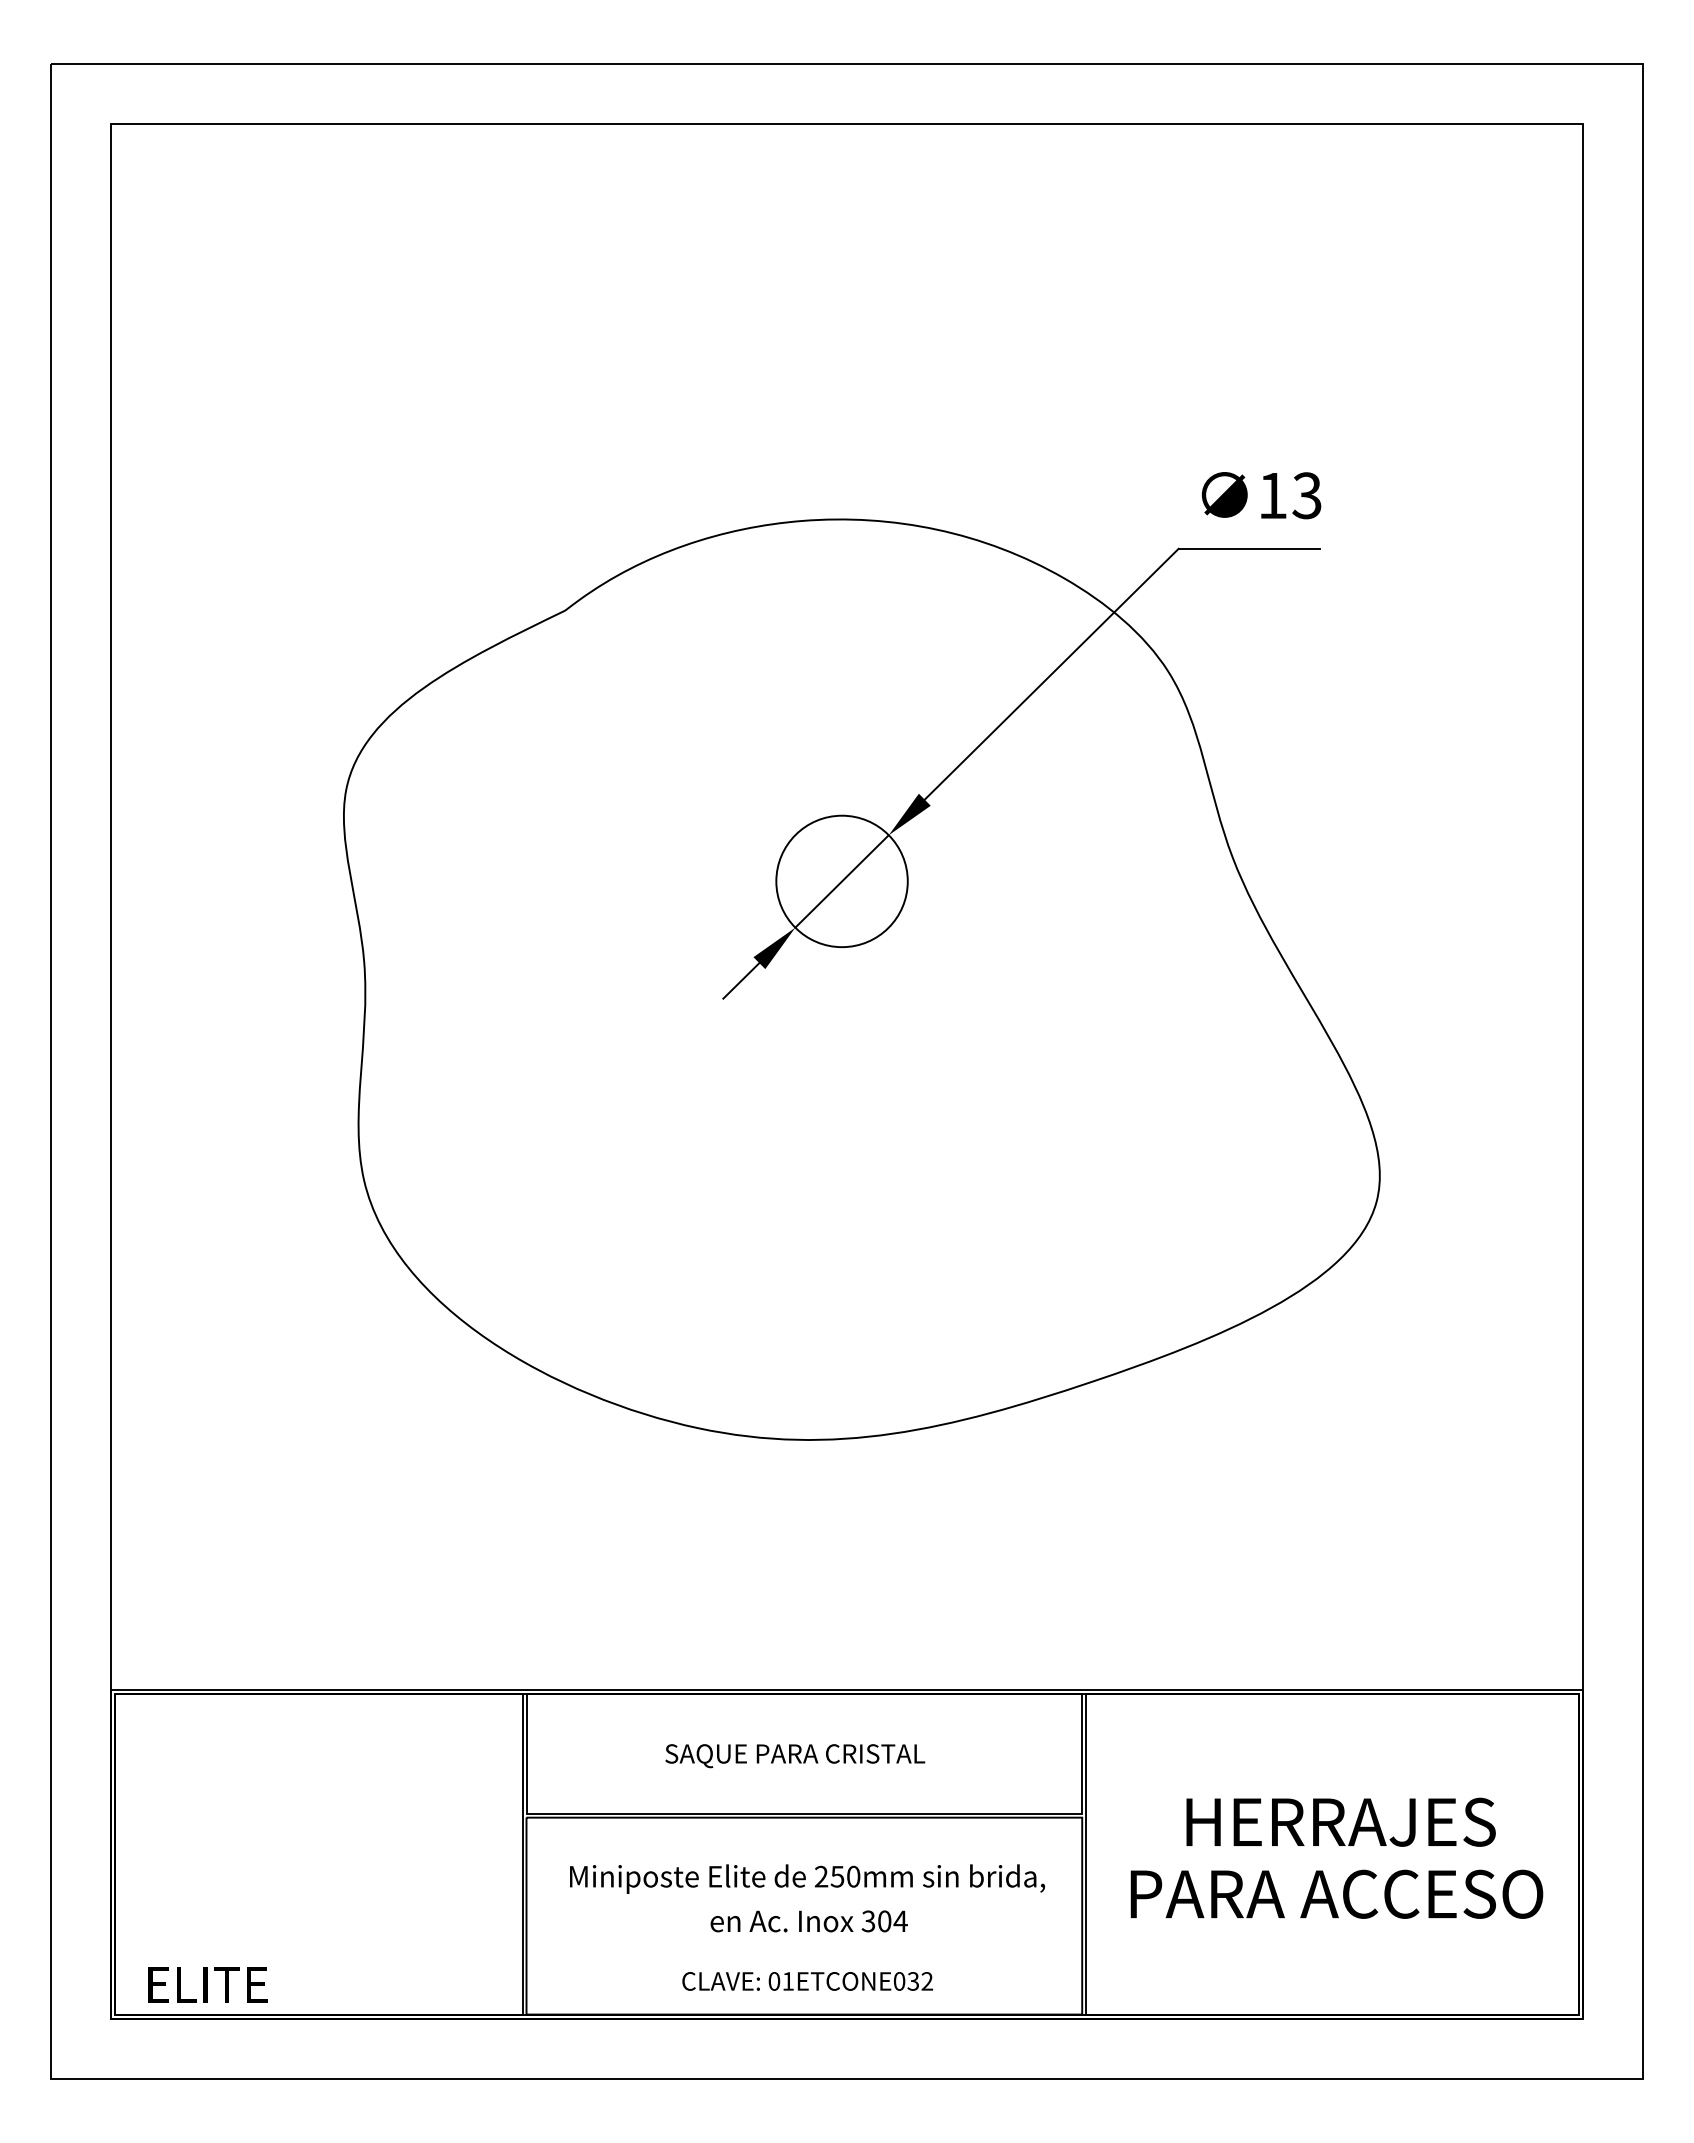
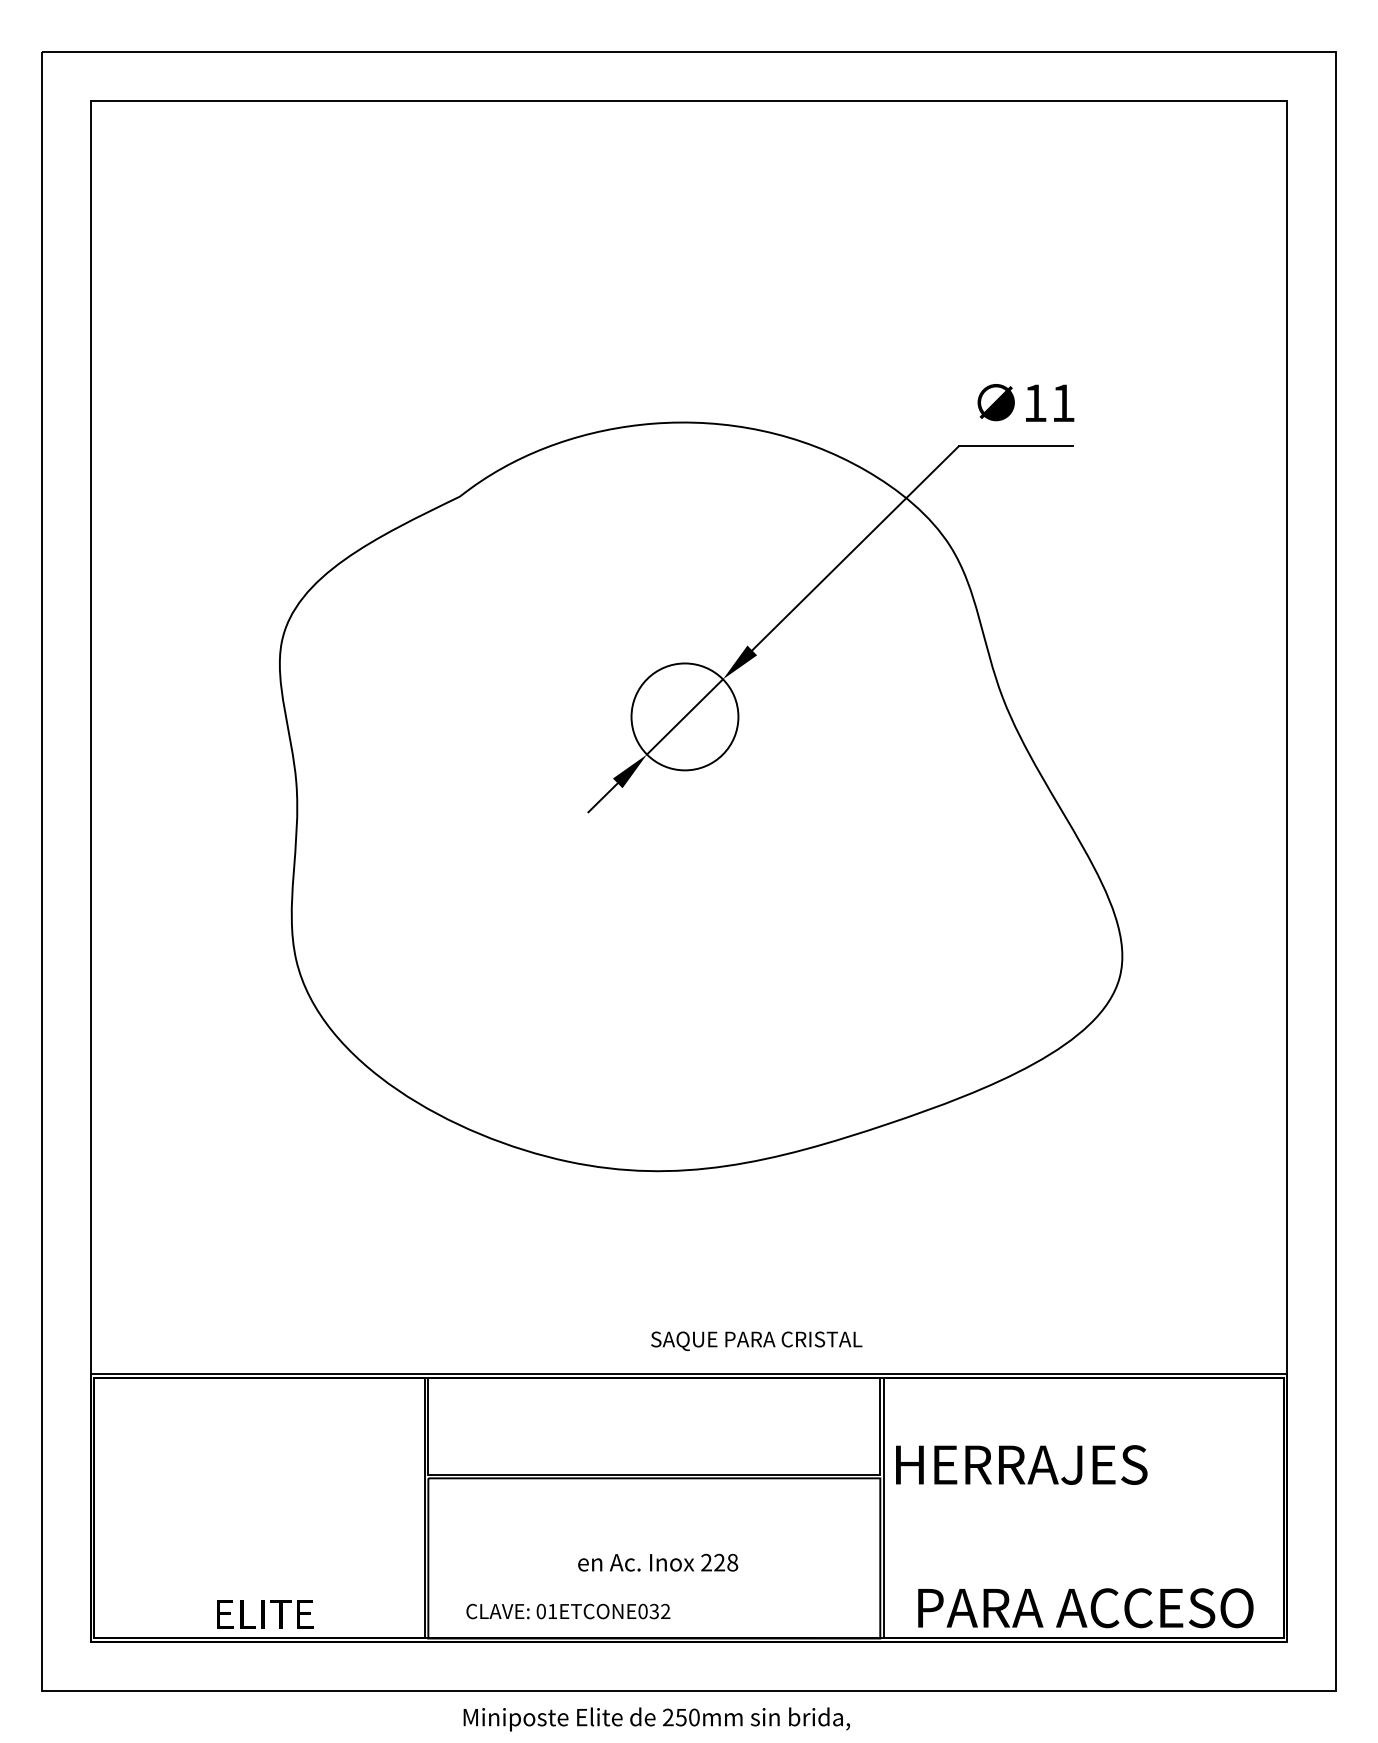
text: (1306, 495) -> (1062, 403), 13 -> 11
text: (795, 1756) -> (756, 1341), moved
text: (1340, 1821) -> (1021, 1464), moved
text: (807, 1878) -> (656, 1718), moved
text: (1336, 1893) -> (1085, 1607), moved
text: (884, 1921) -> (719, 1562), 304 -> 228
text: (807, 1981) -> (568, 1611), moved
text: (207, 1984) -> (264, 1614), moved

